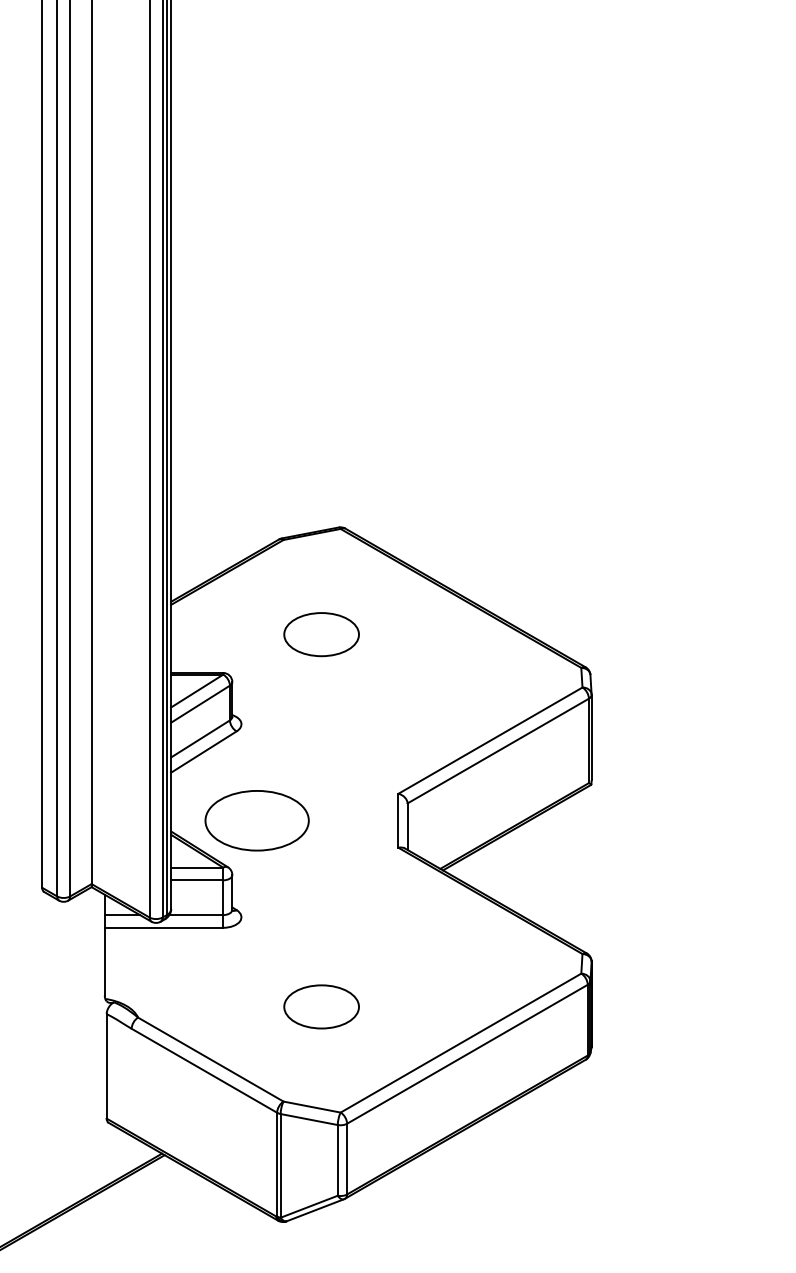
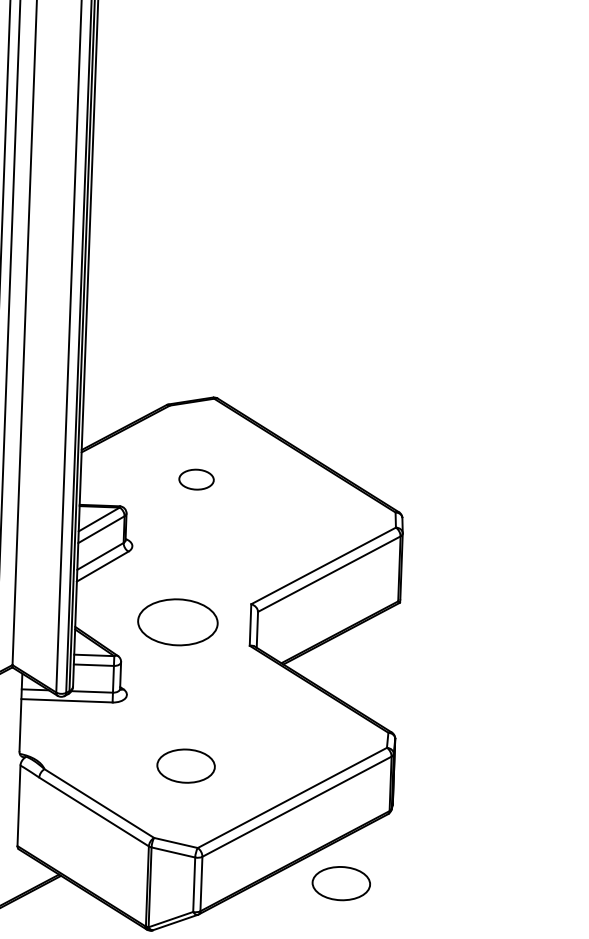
part: (321, 634) -> (196, 479), size x0.6
part: (256, 820) -> (177, 622), moved
part: (528, 1151) -> (341, 883), added

